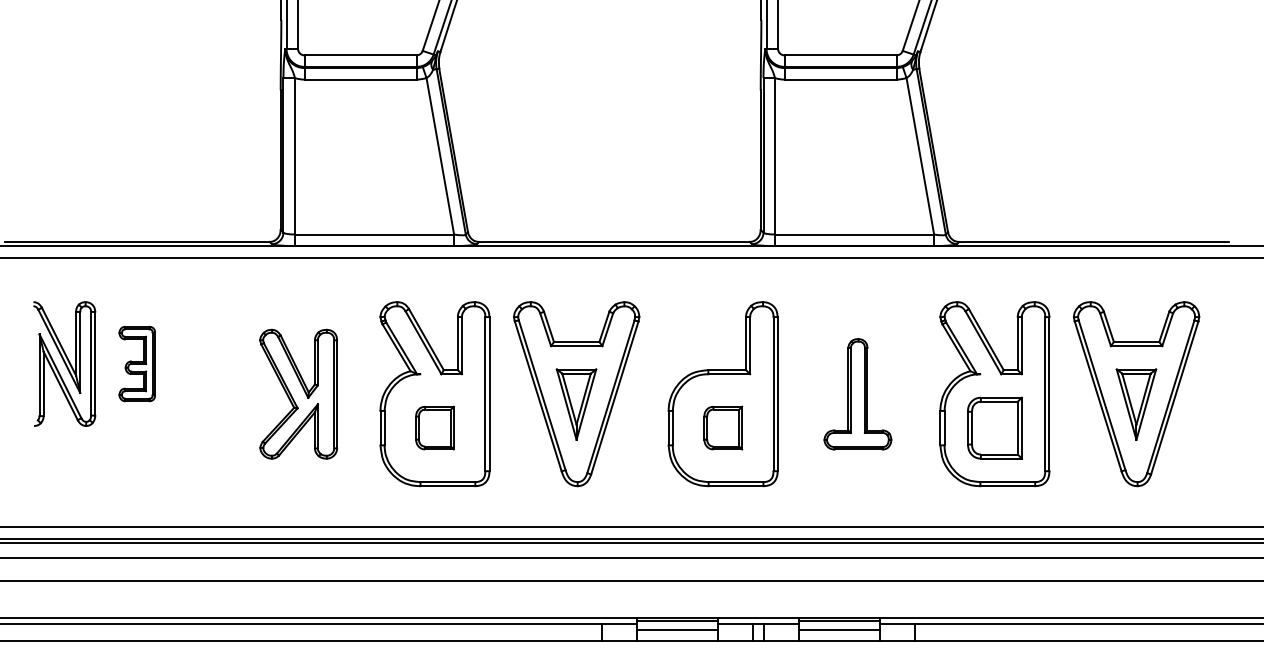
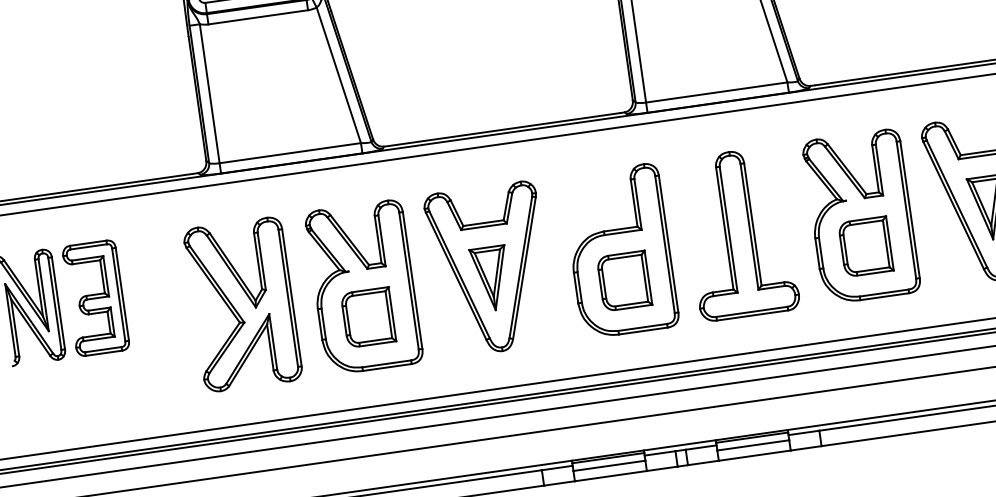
part: (136, 363) -> (95, 297), size x1.67
part: (298, 394) -> (242, 304), size x1.43
part: (857, 394) -> (739, 234), size x1.67
part: (434, 427) -> (367, 317), size x1.43
part: (723, 427) -> (624, 280), size x1.43

